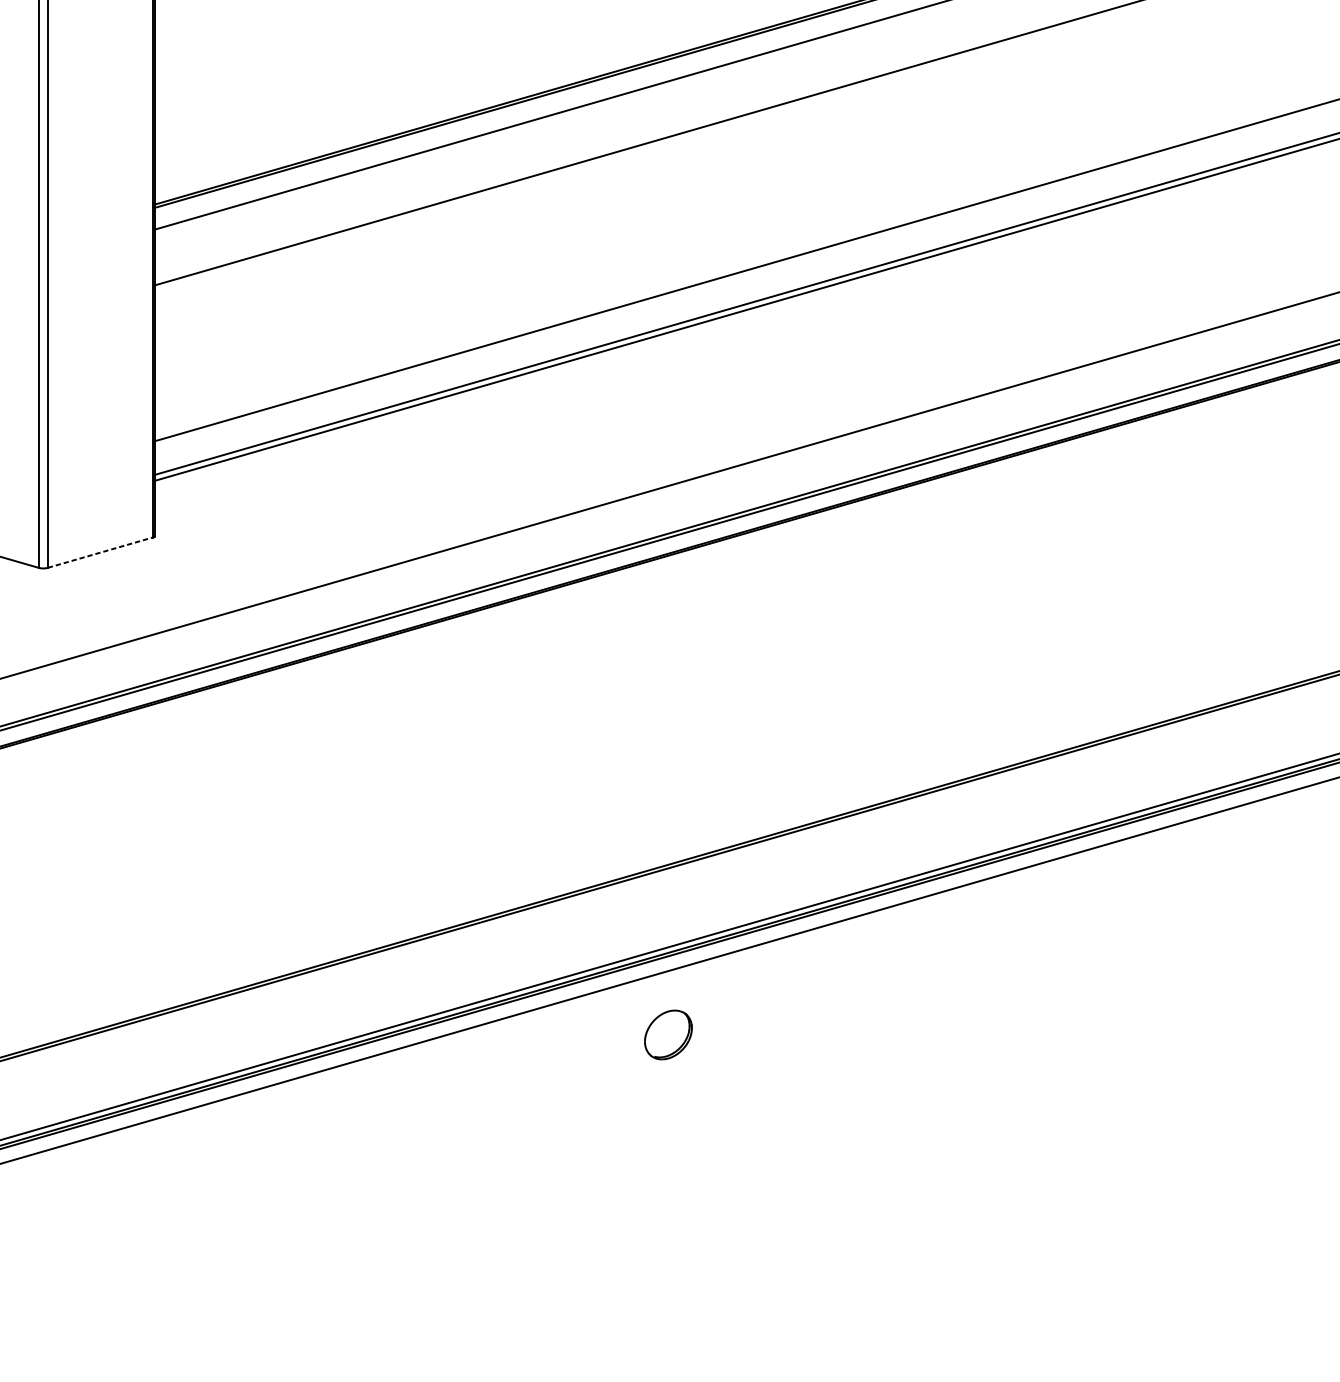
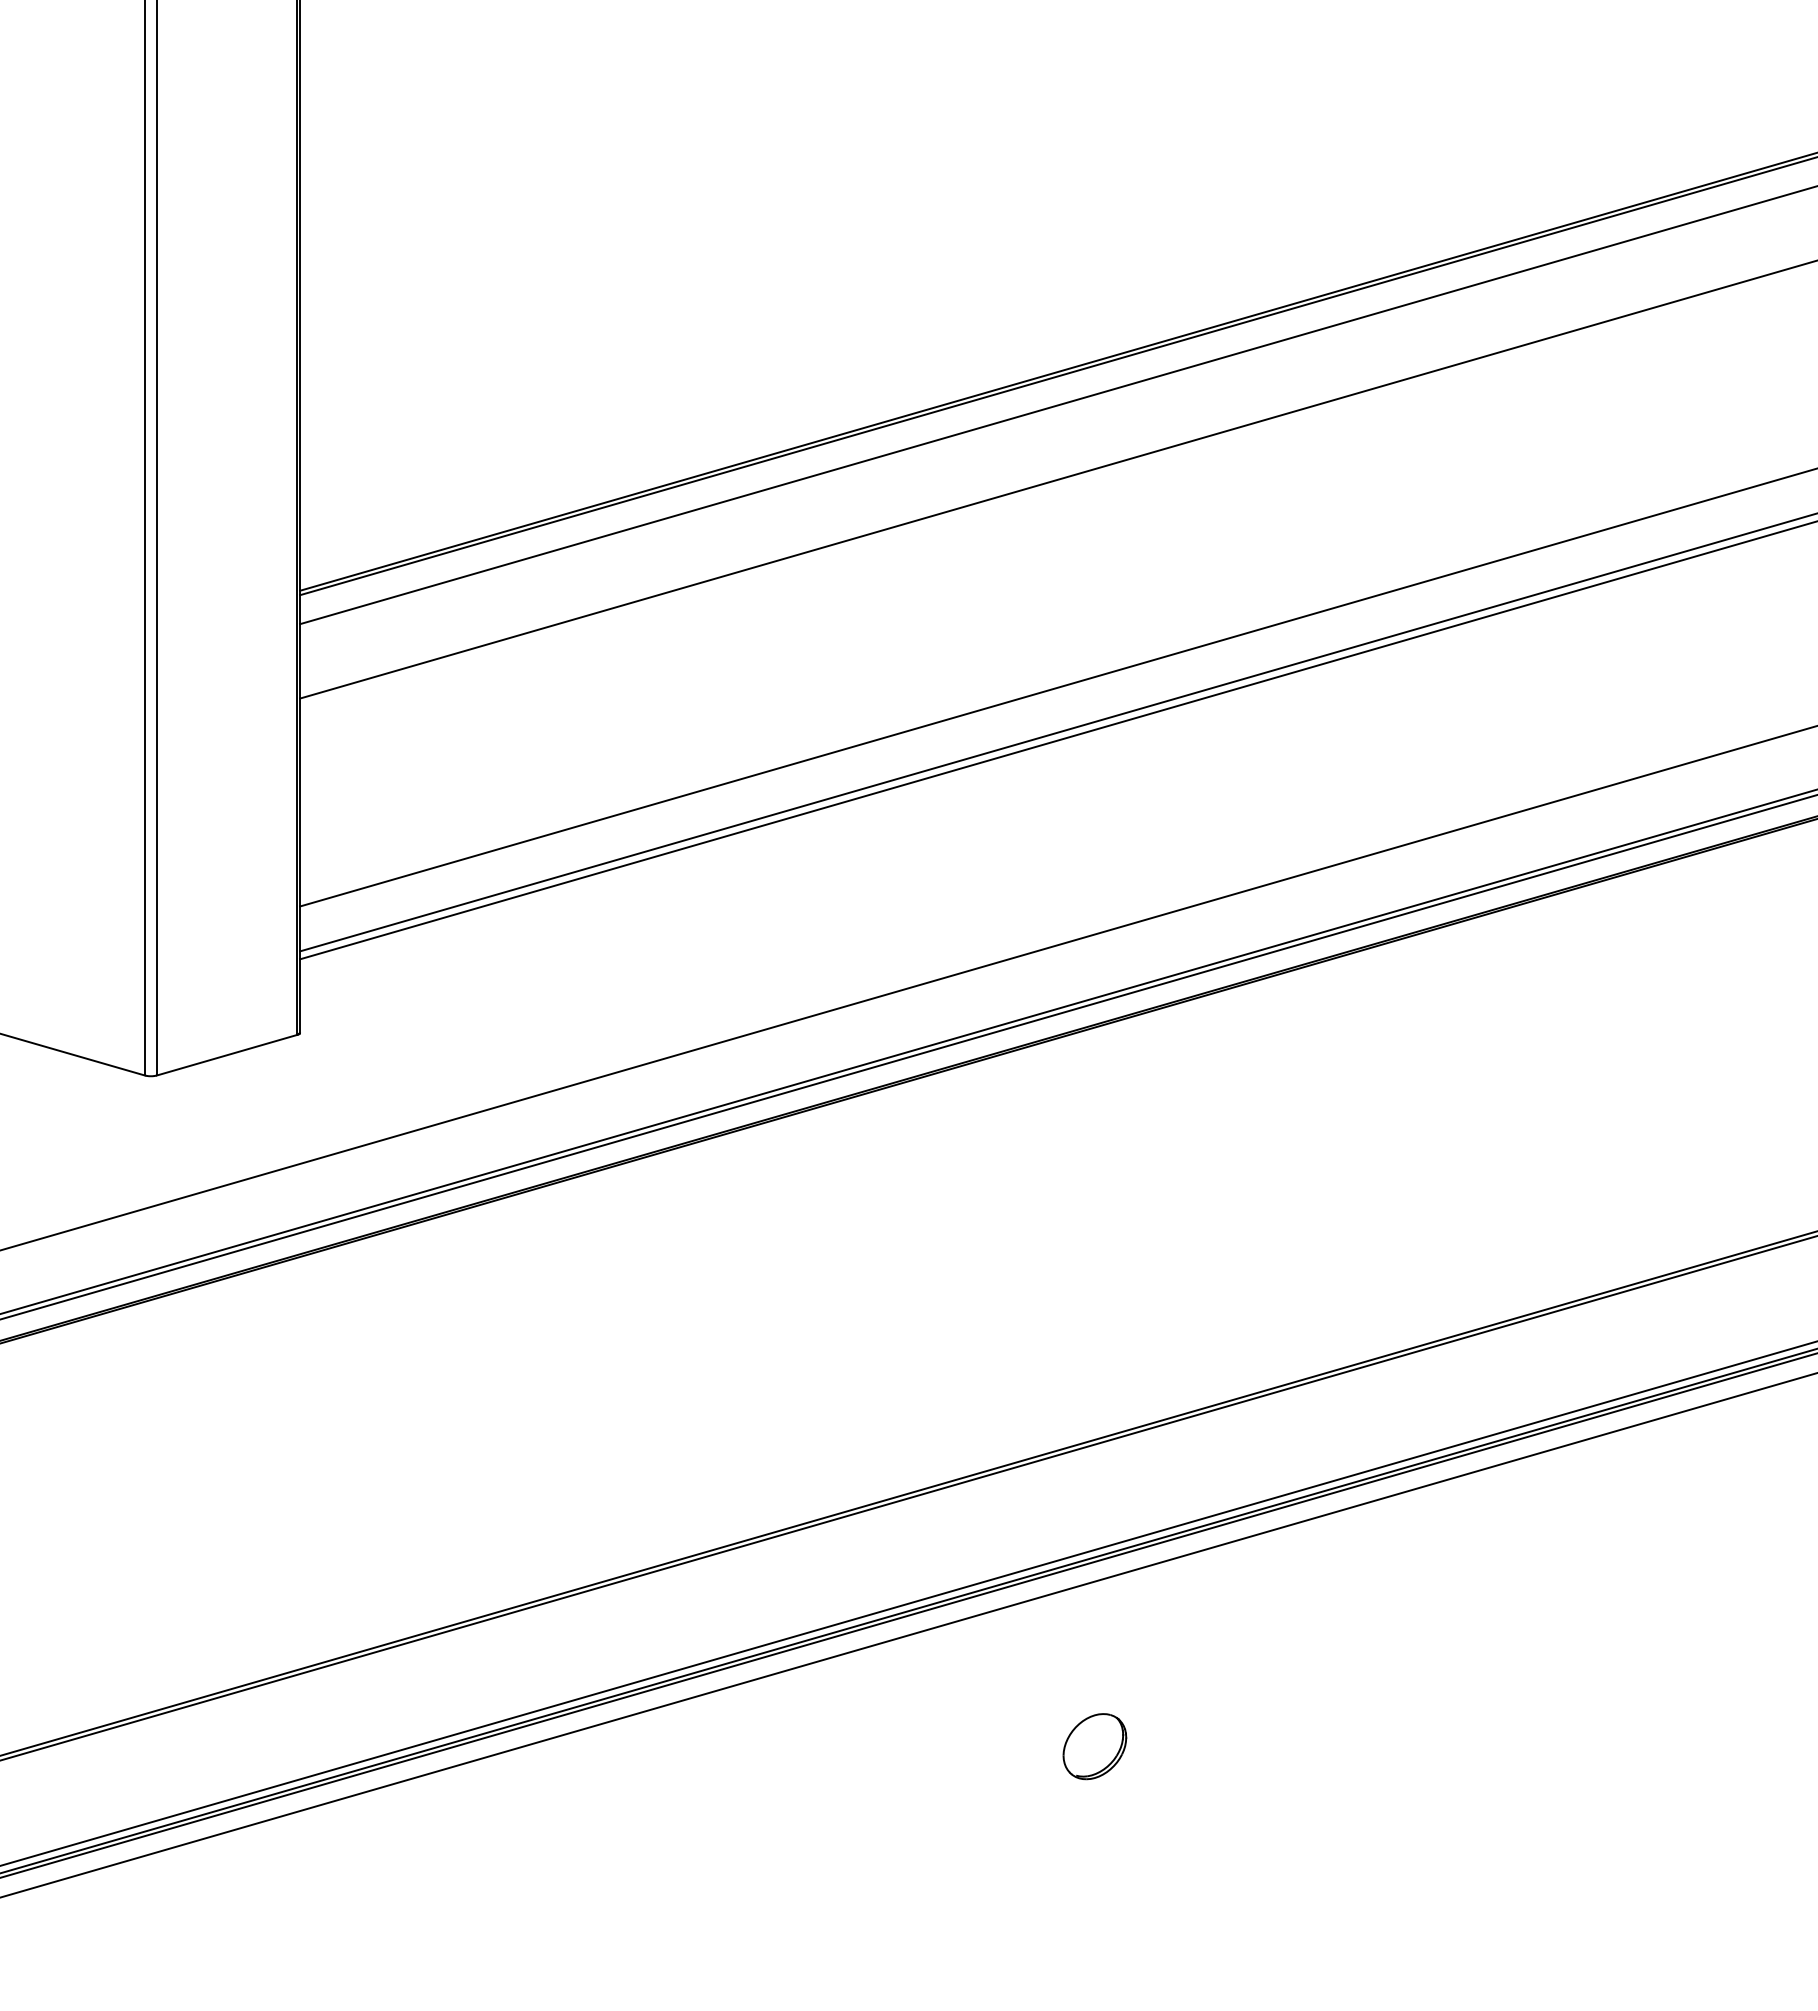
line: (100, 552) -> (227, 1055), dashed -> solid
part: (668, 1034) -> (1094, 1746), moved

